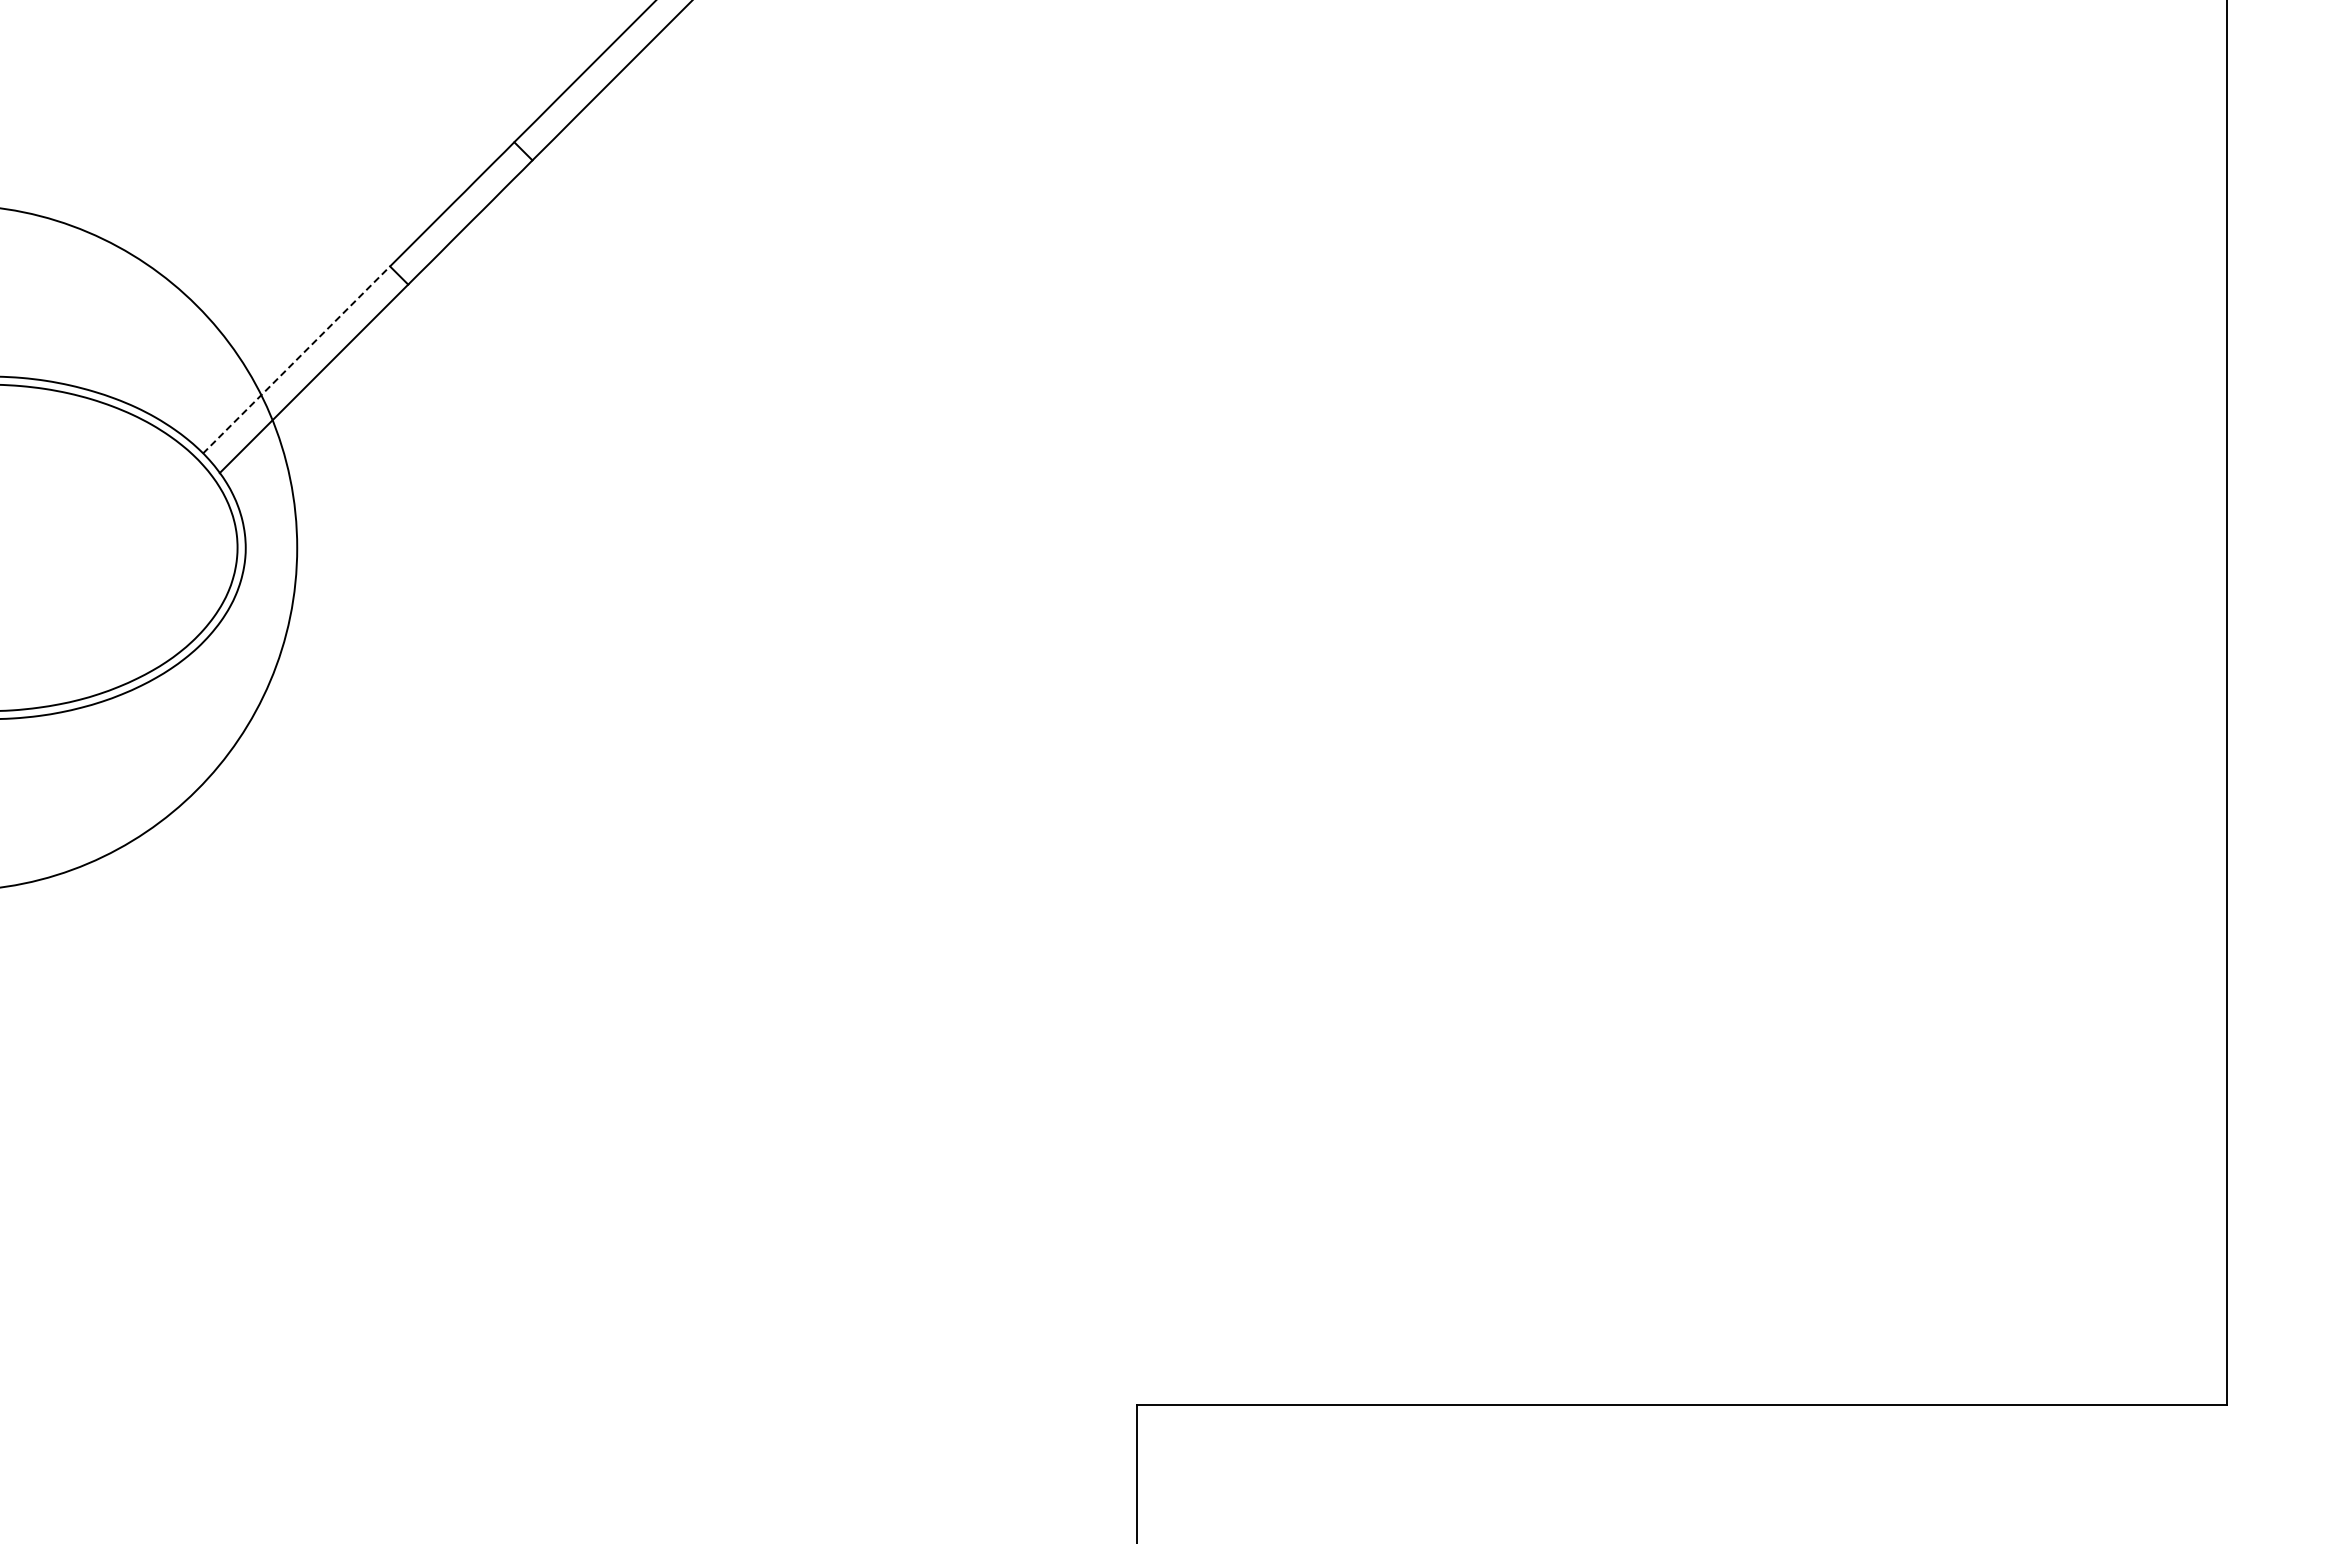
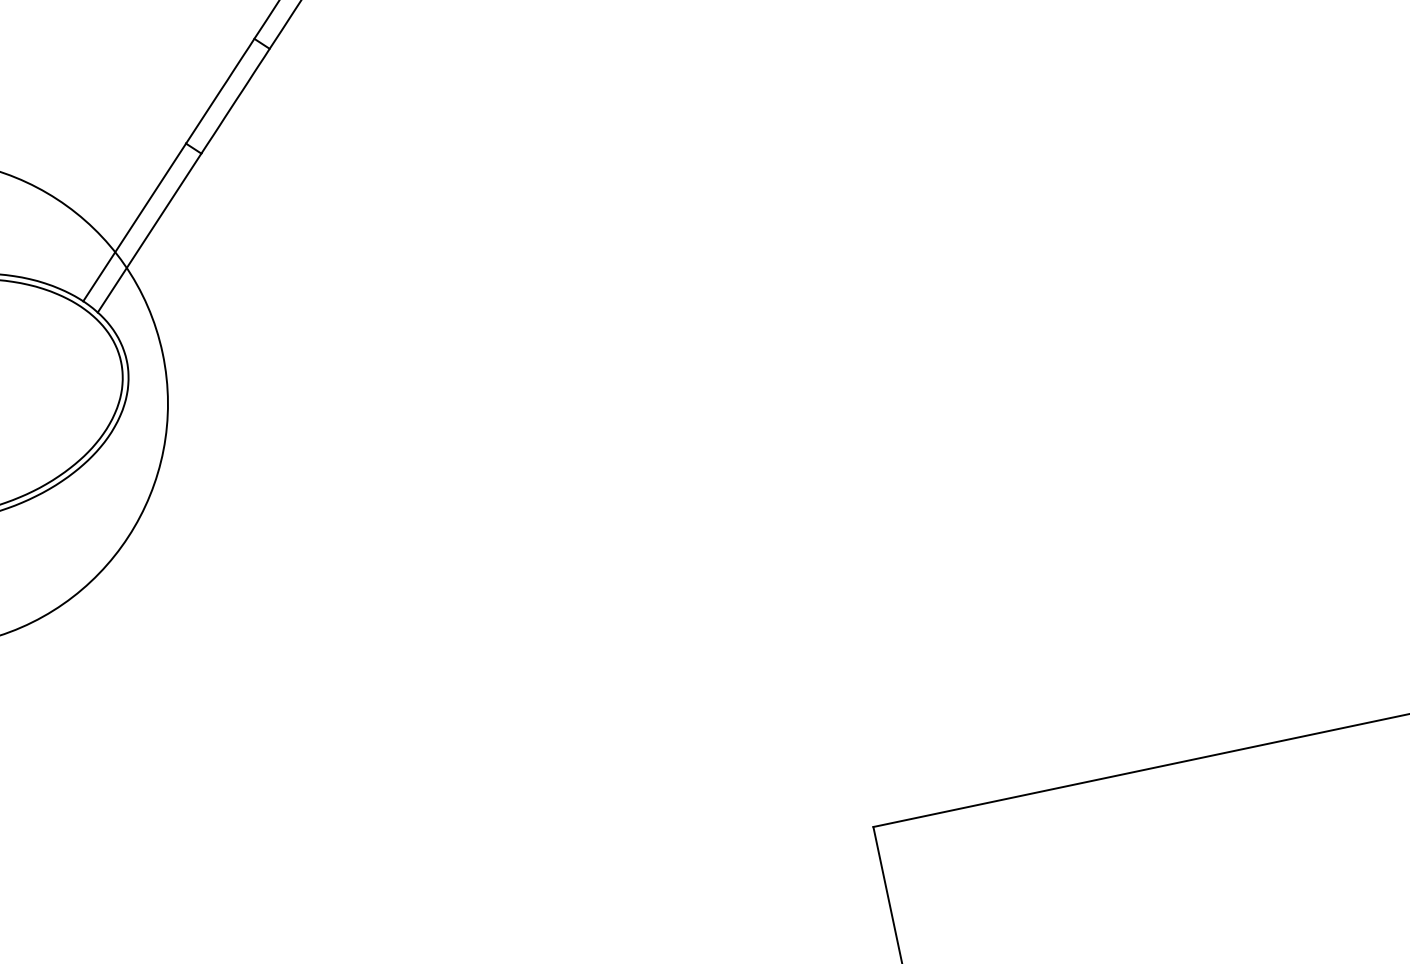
line: (296, 359) -> (134, 222), dashed -> solid

